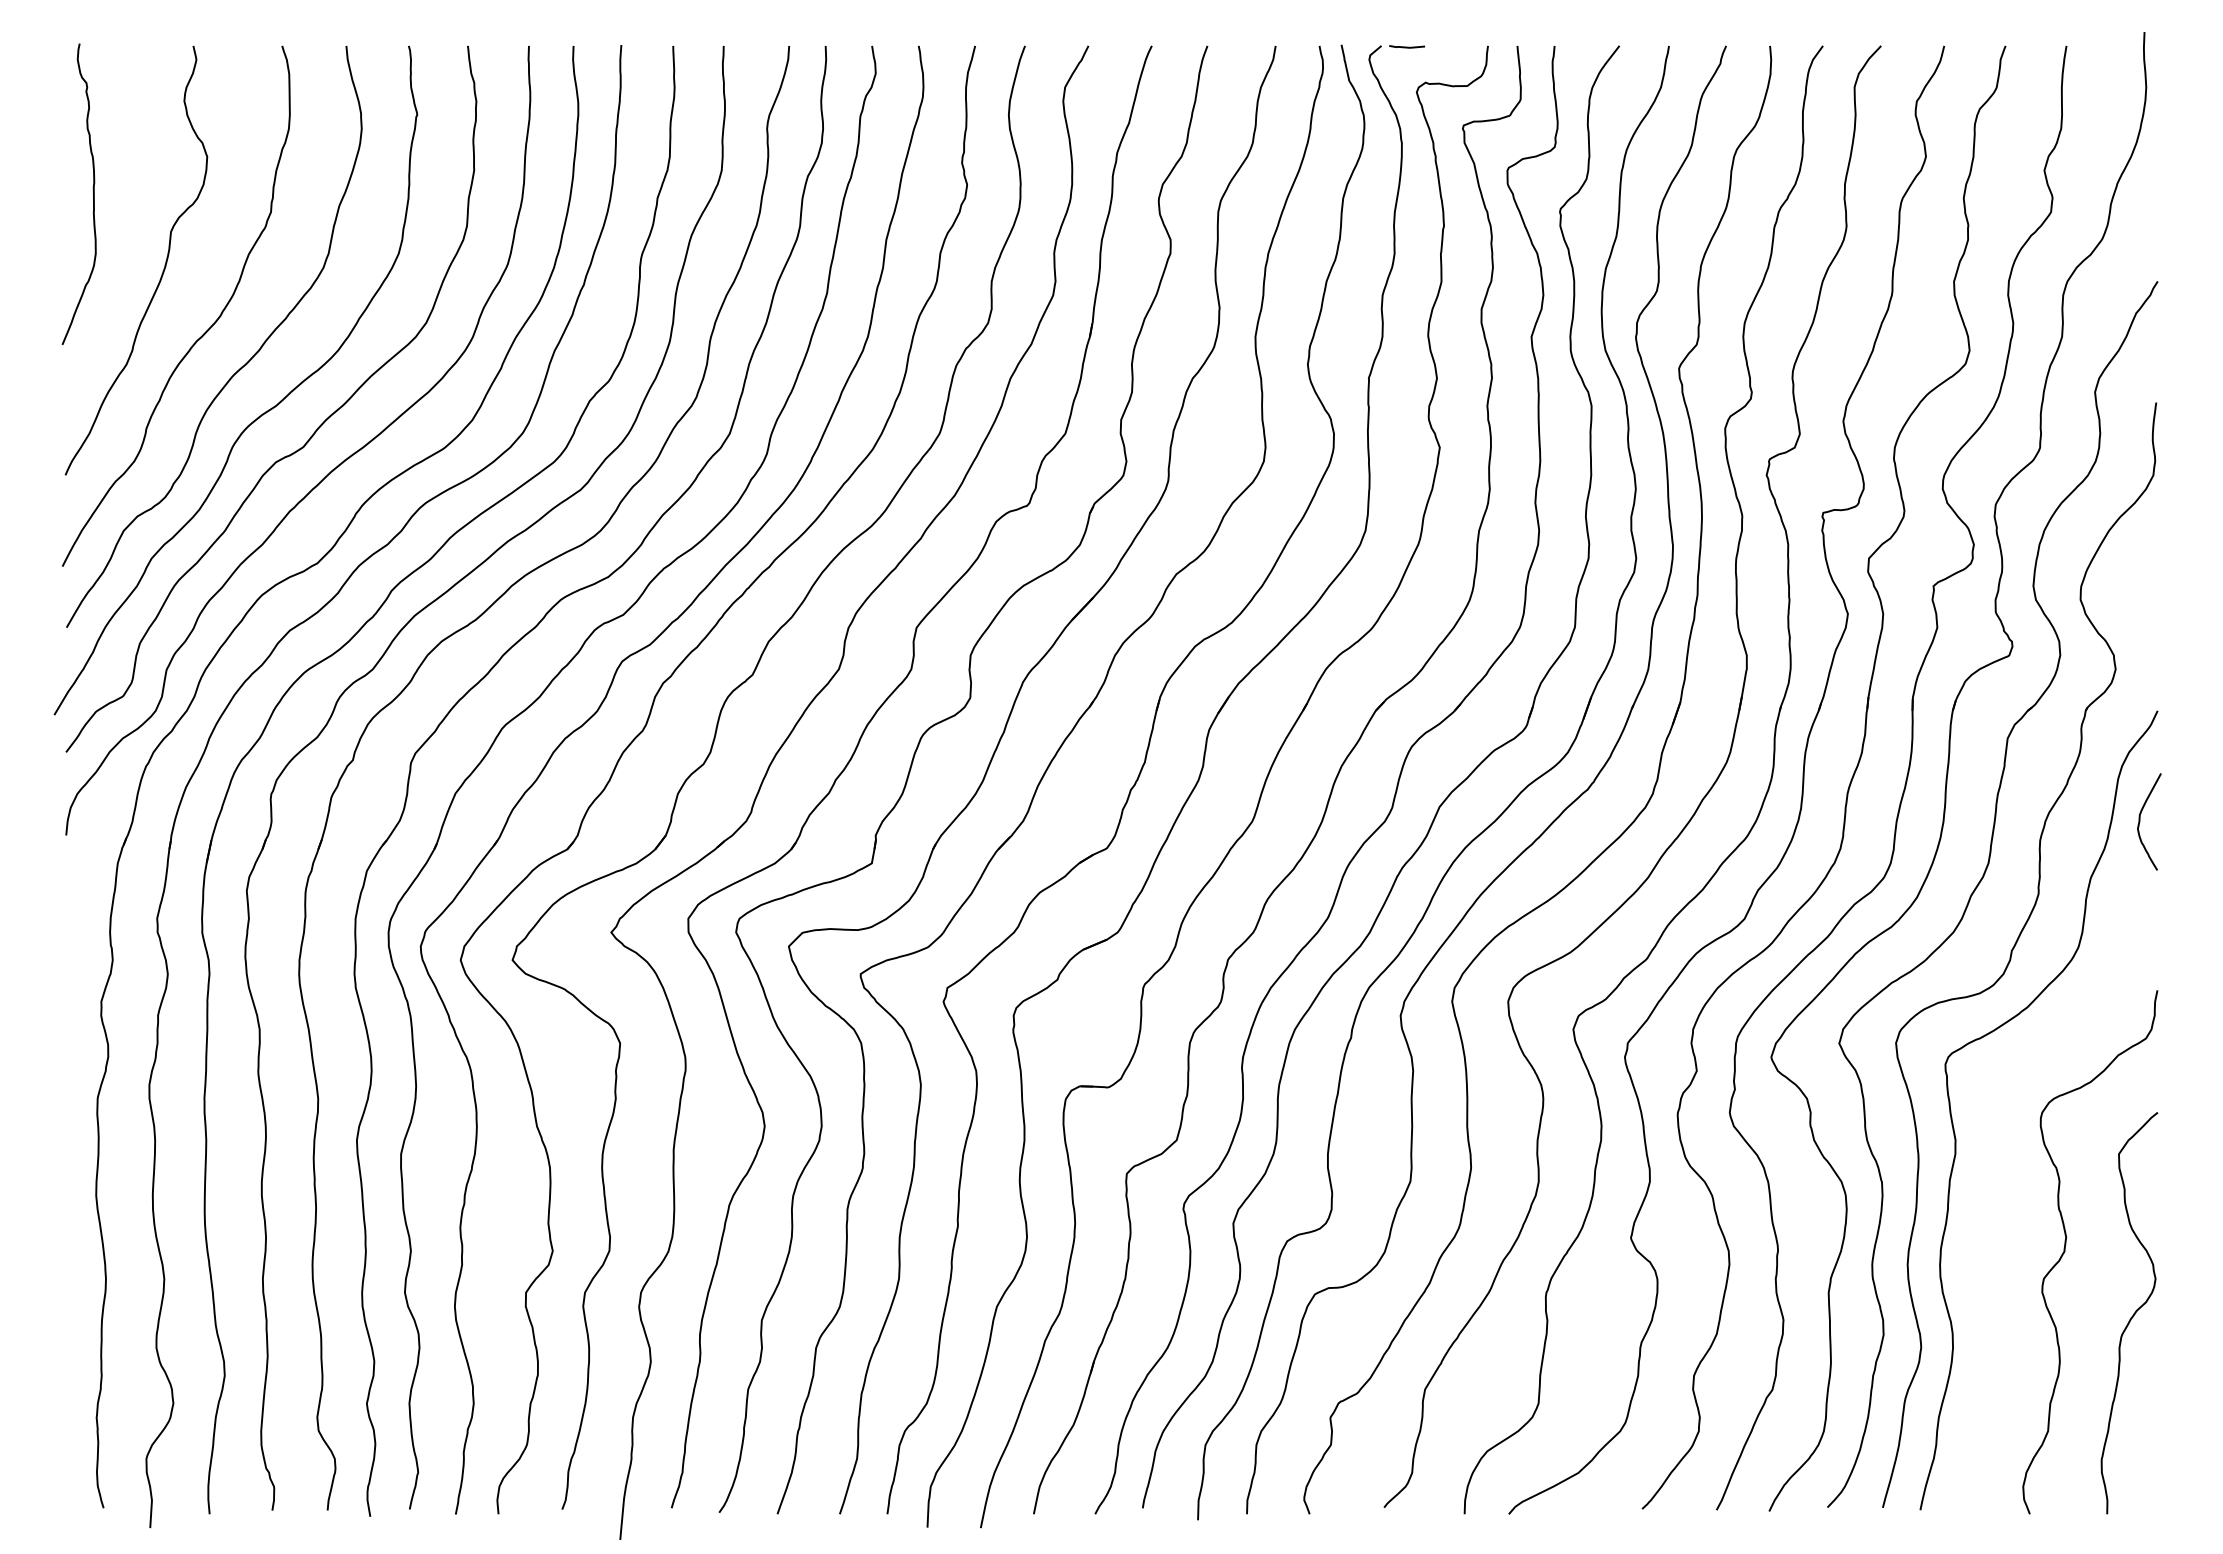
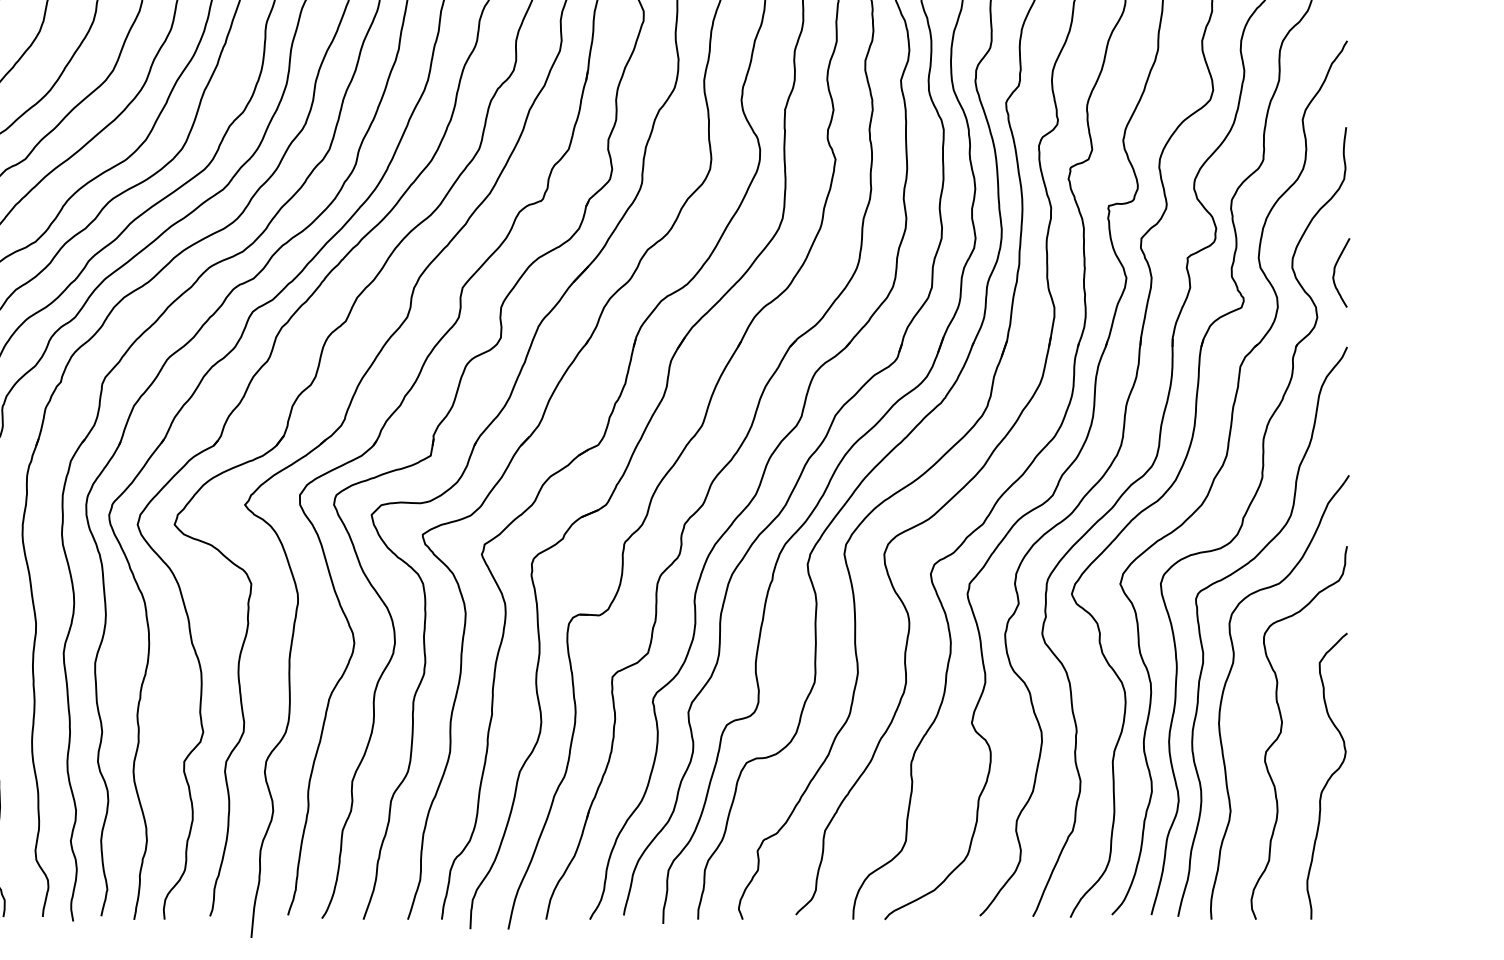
curve: (2140, 821) -> (1335, 272), moved
curve: (1991, 1174) -> (1228, 677), added

